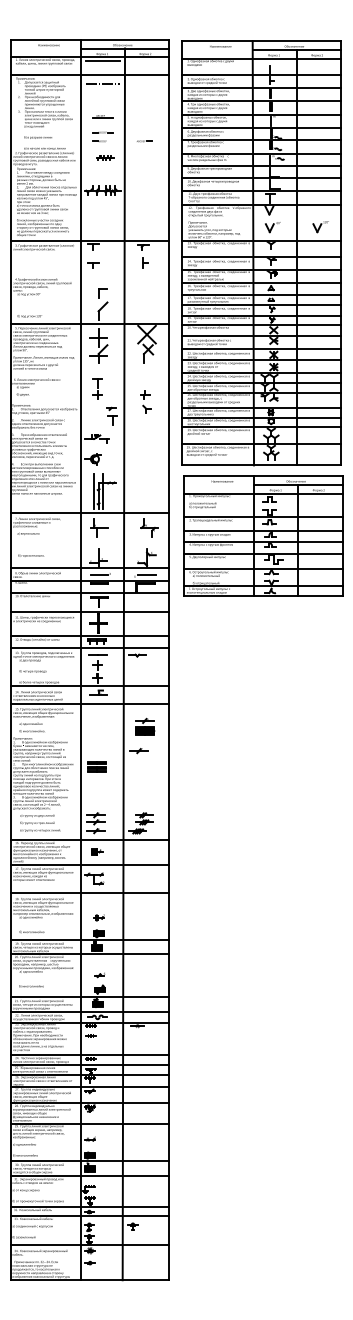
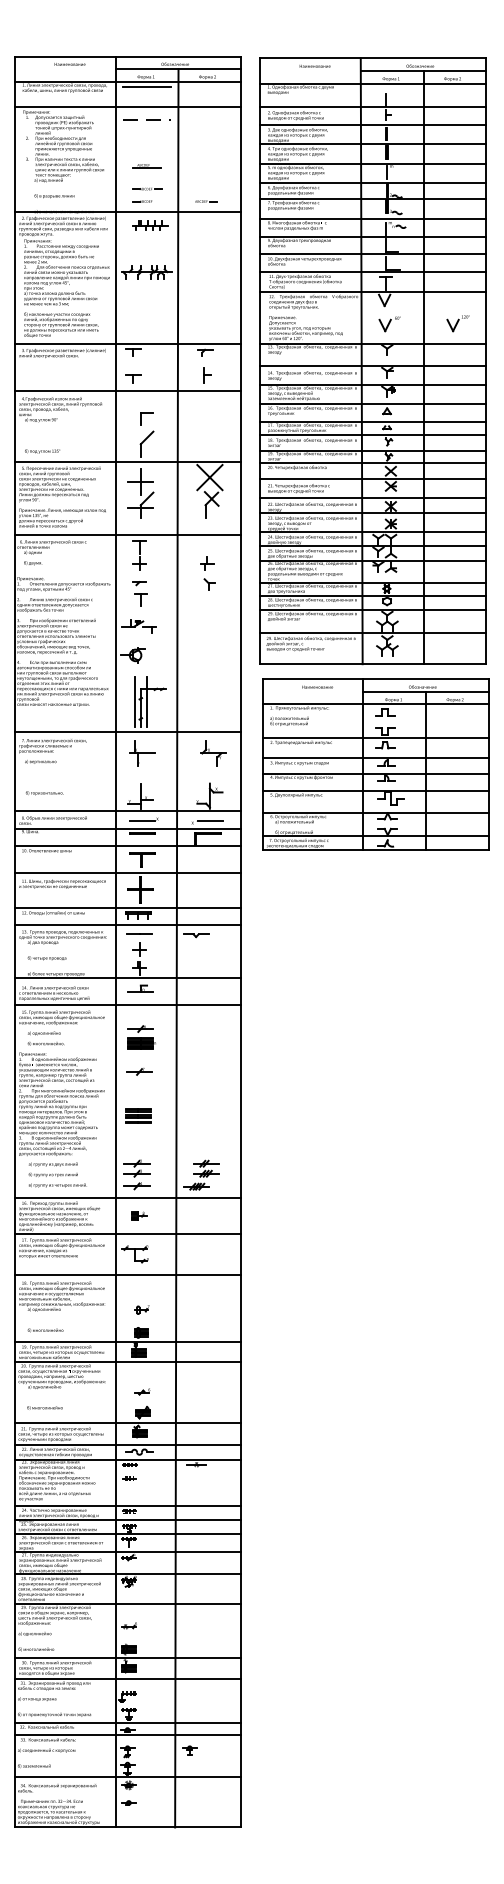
line: (89, 148) -> (128, 211), added
part: (105, 158) -> (150, 225), size x1.43
line: (89, 274) -> (128, 391), added
line: (89, 374) -> (128, 534), added
part: (111, 415) -> (139, 593), moved
part: (145, 726) -> (141, 1037), moved
part: (139, 750) -> (139, 1071), moved
part: (96, 766) -> (138, 1115), moved

